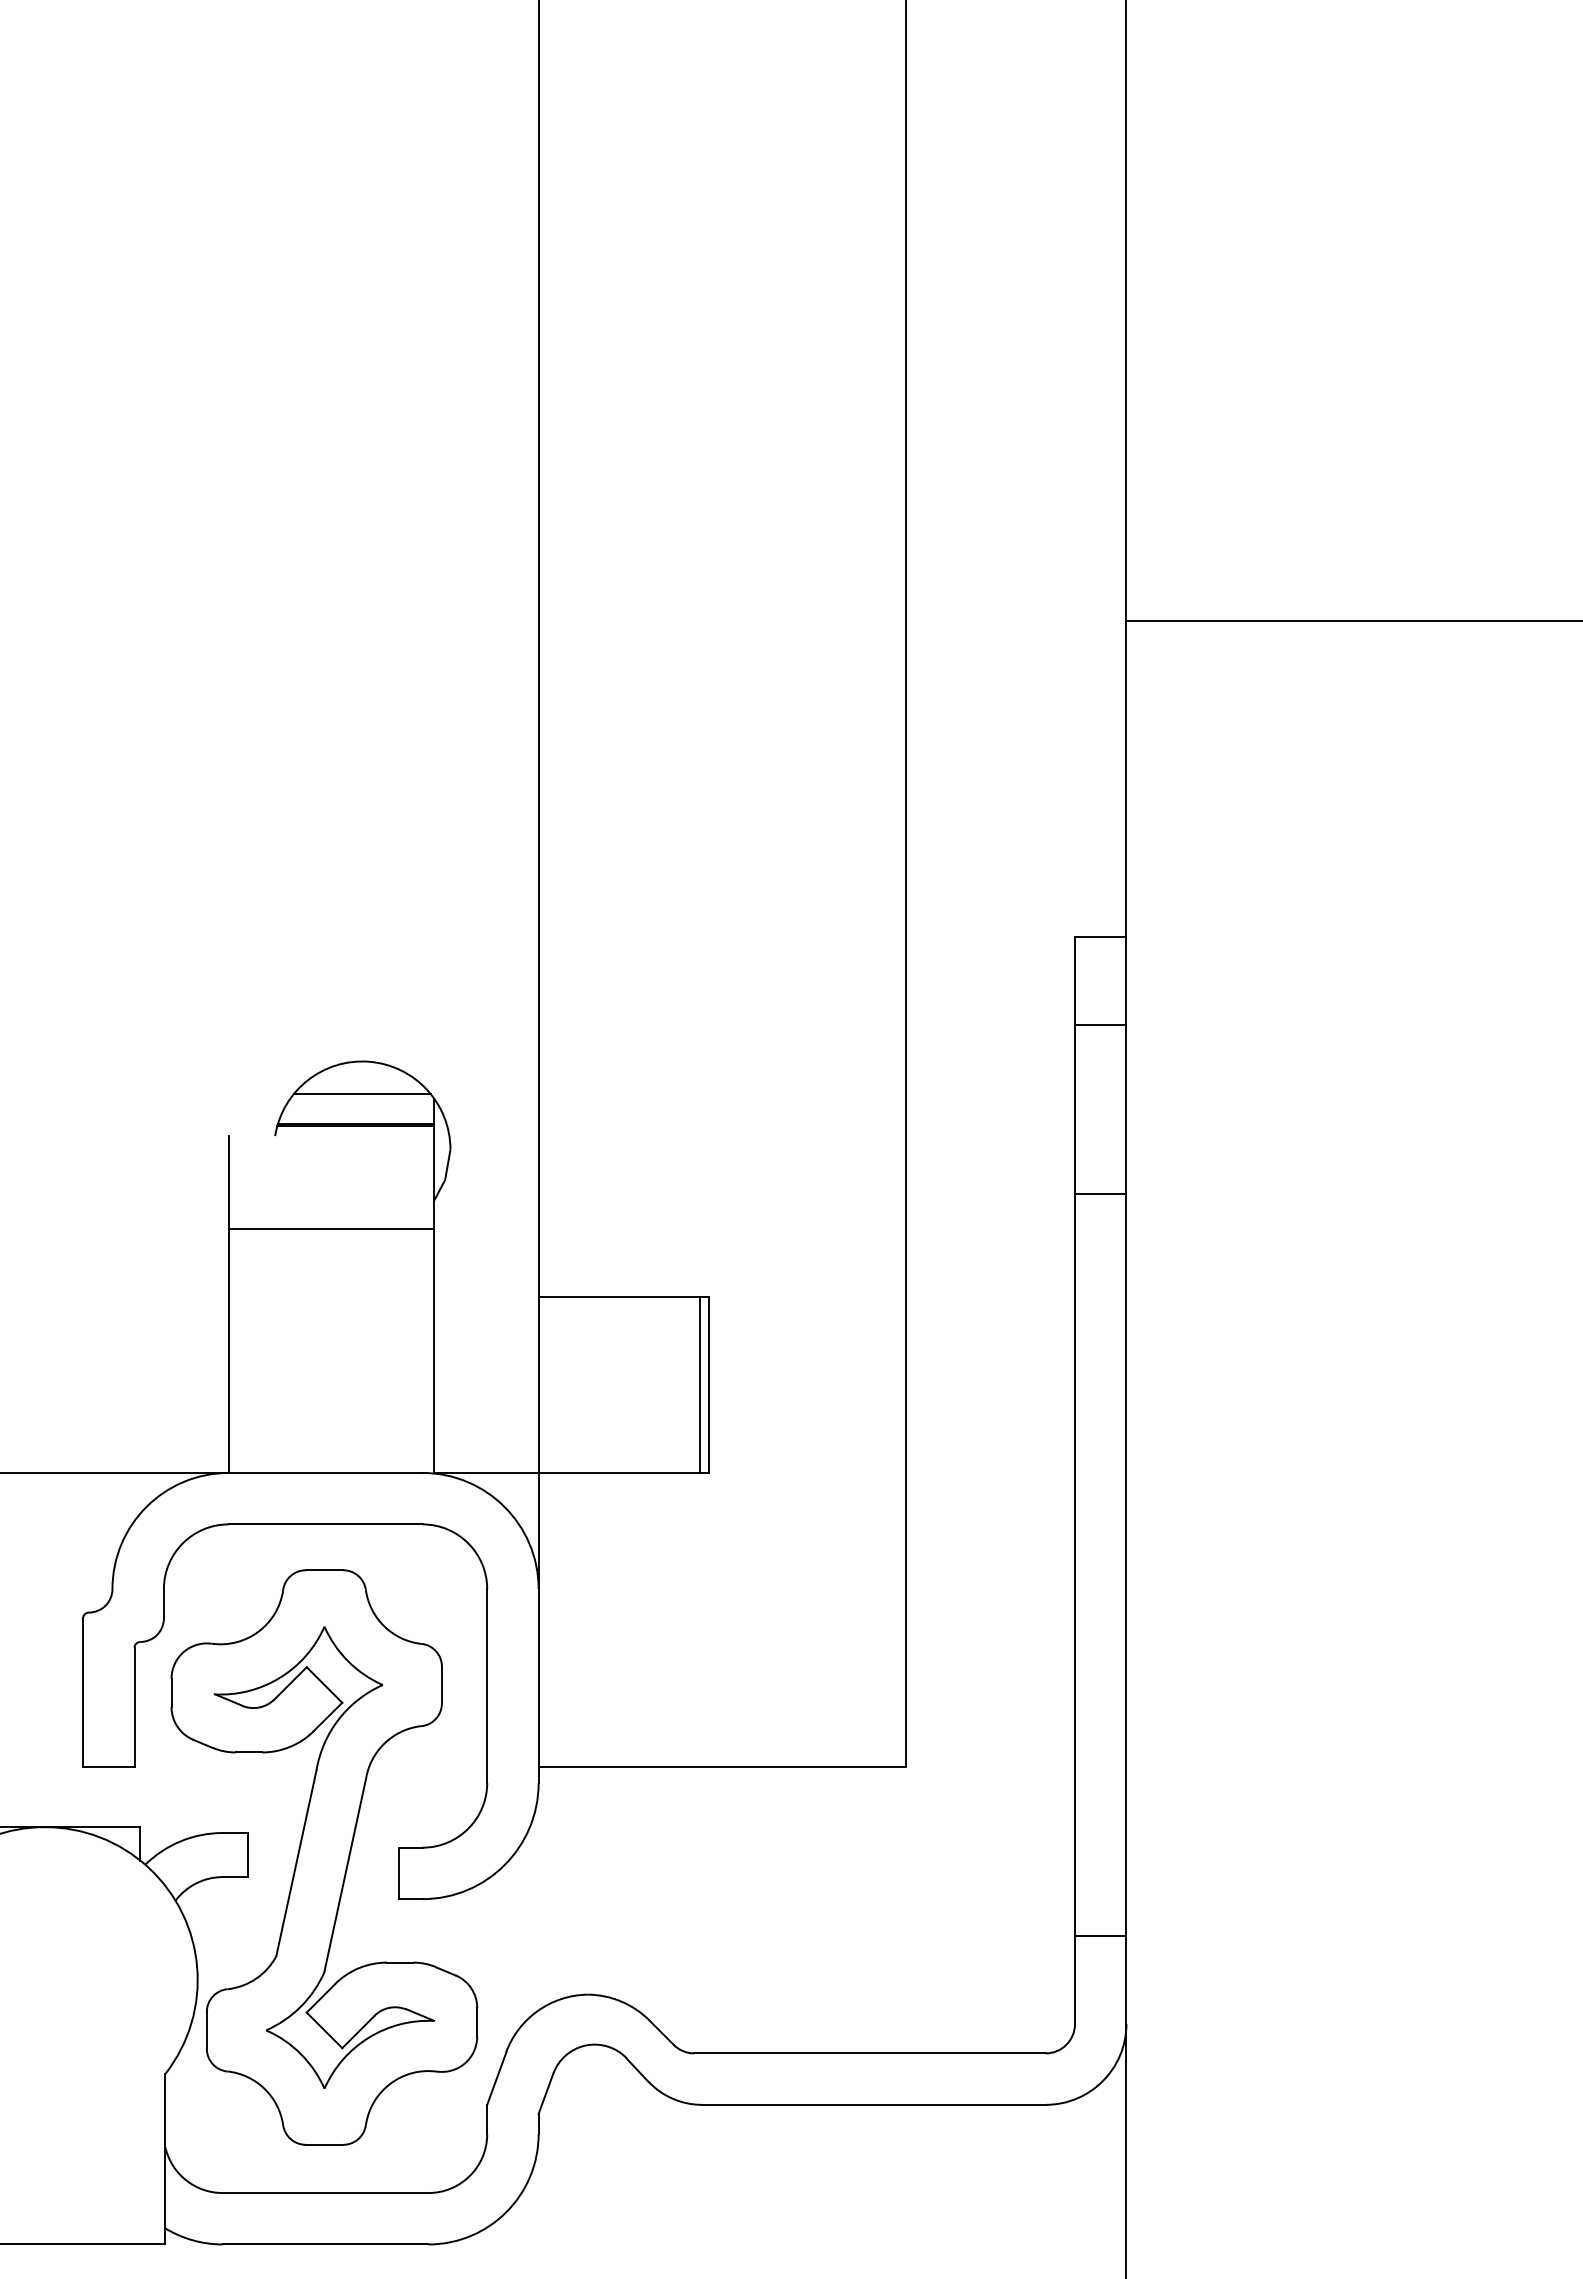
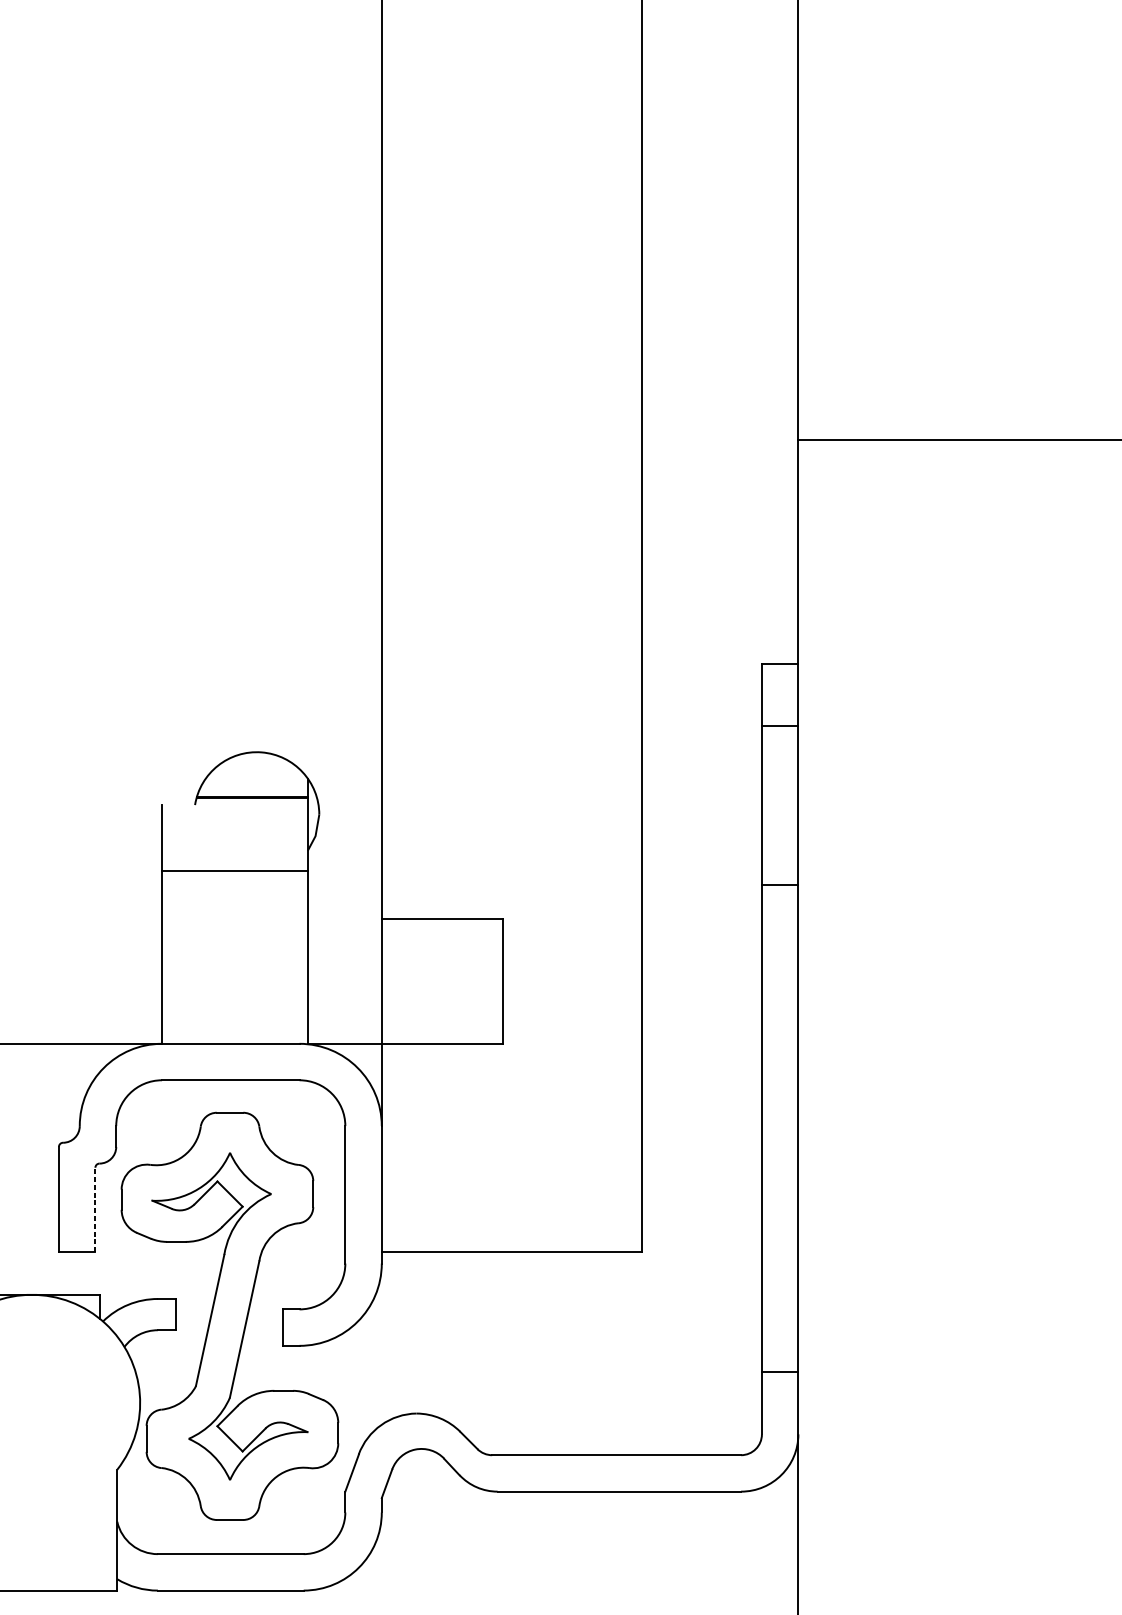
line: (361, 1094) -> (256, 775), removed
line: (1100, 1193) -> (779, 884), moved
line: (700, 1384) -> (496, 981), removed
line: (134, 1707) -> (95, 1210), solid -> dashed

